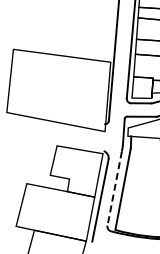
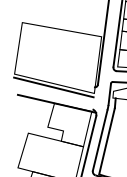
line: (55, 126) -> (53, 87), added
line: (60, 146) -> (57, 103), added
line: (114, 188) -> (100, 140), dashed -> solid

